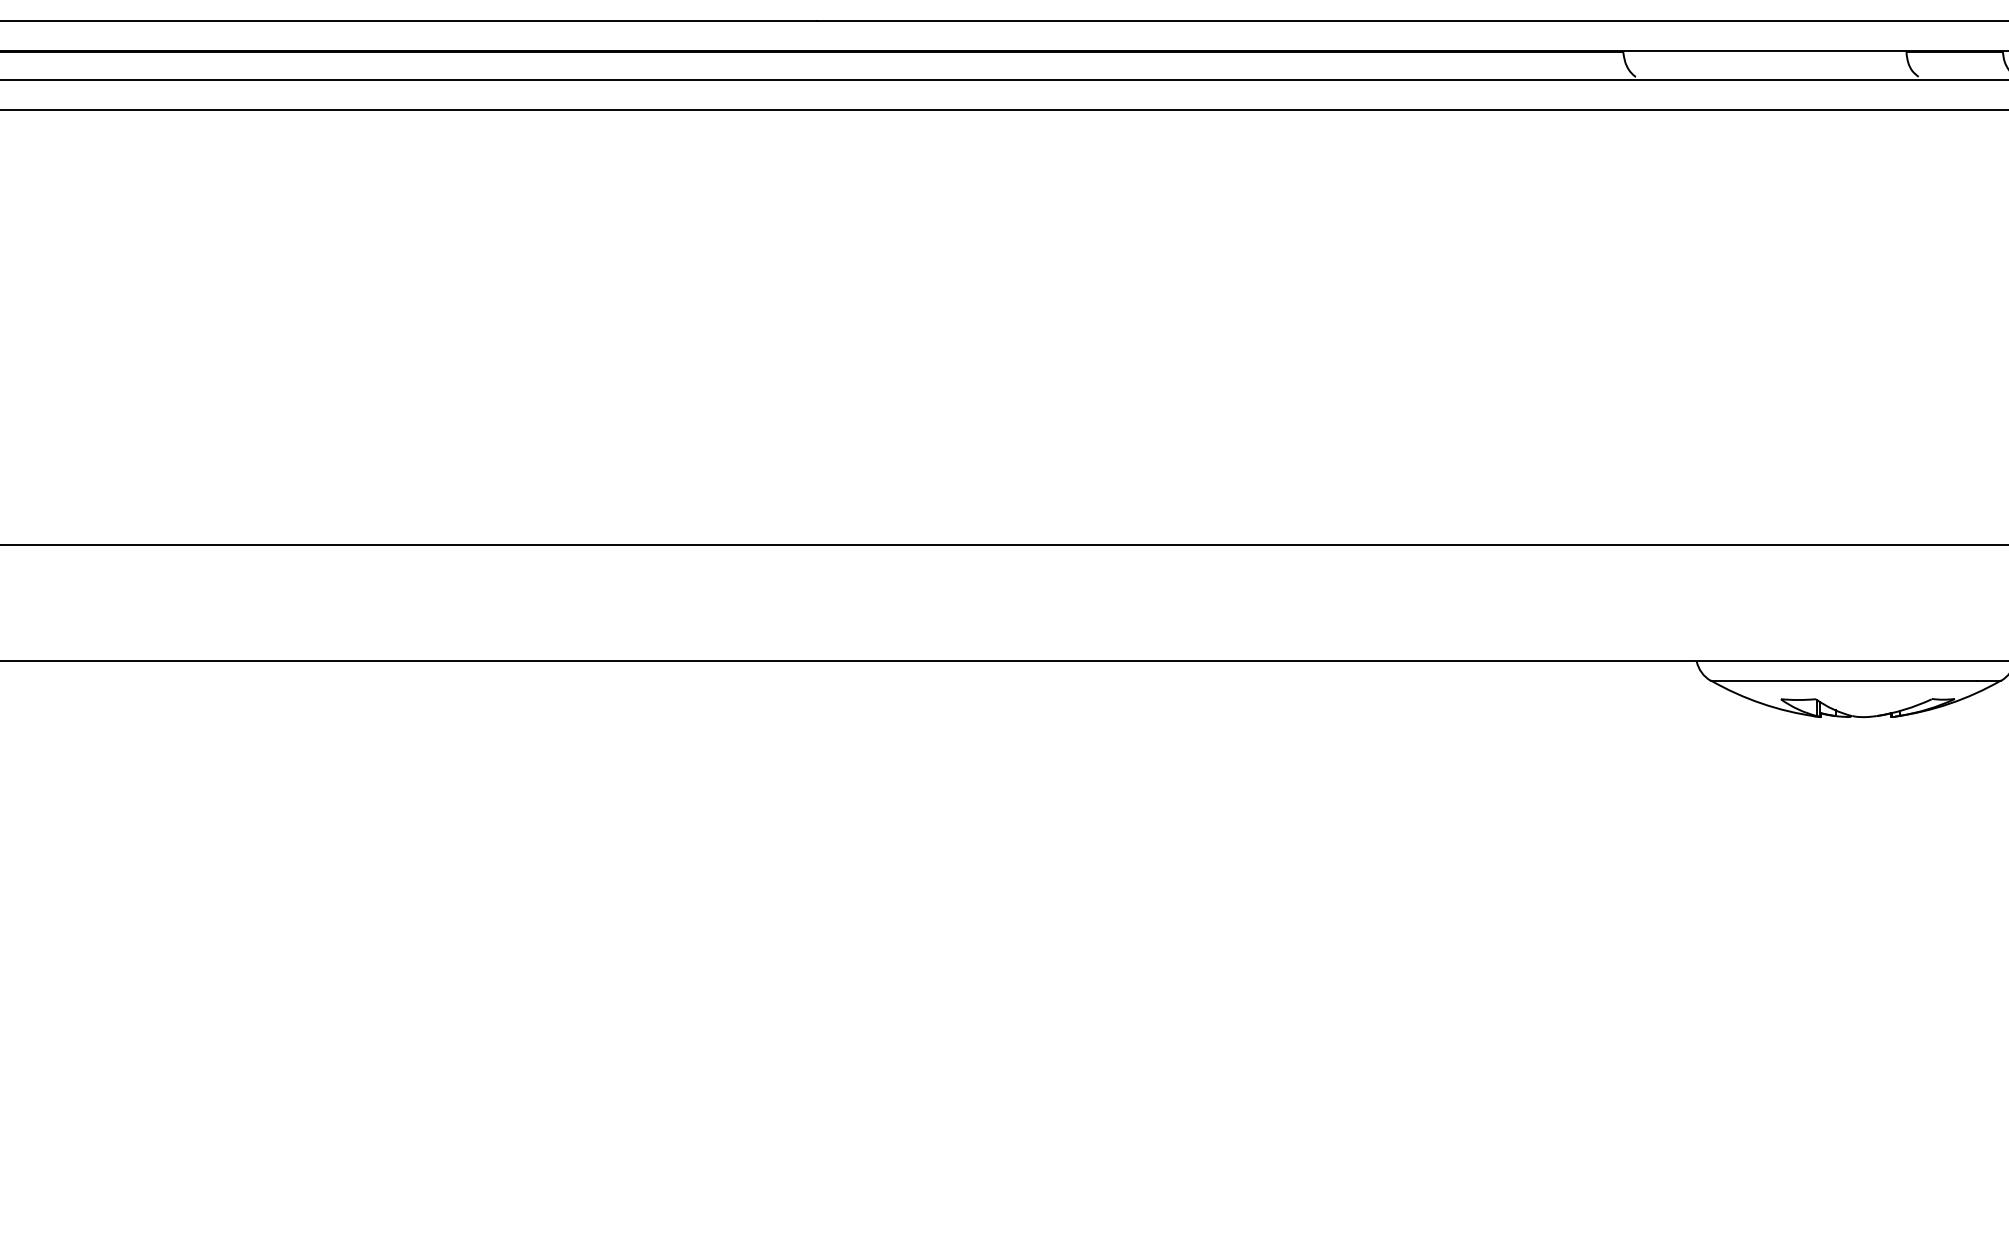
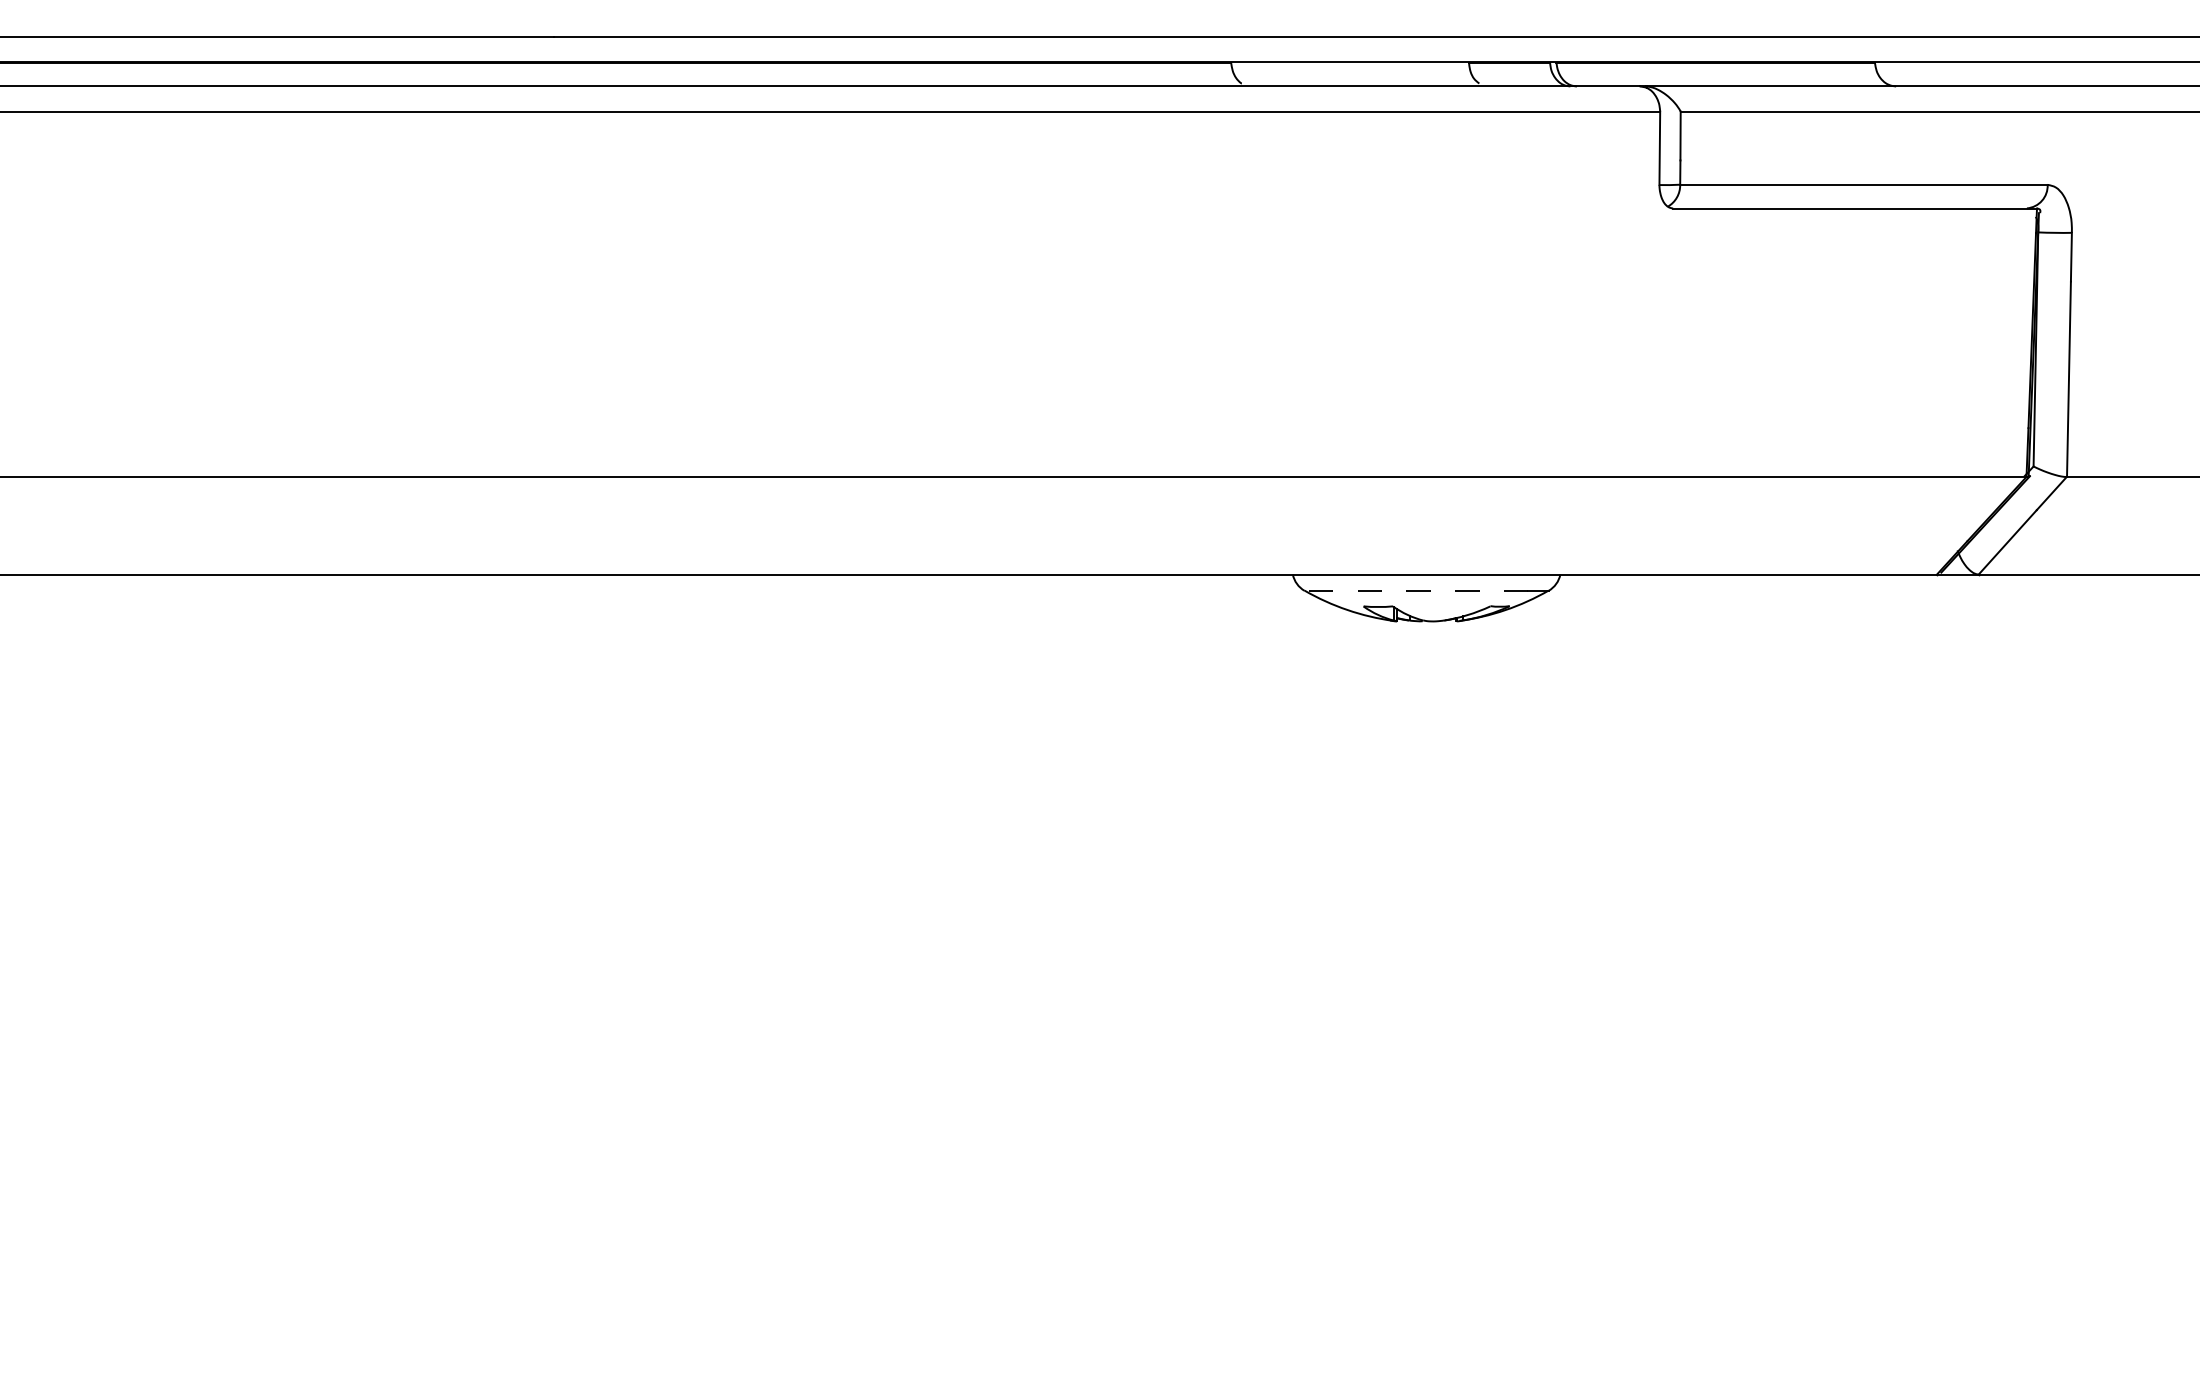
line: (1843, 680) -> (1416, 590), solid -> dashed

